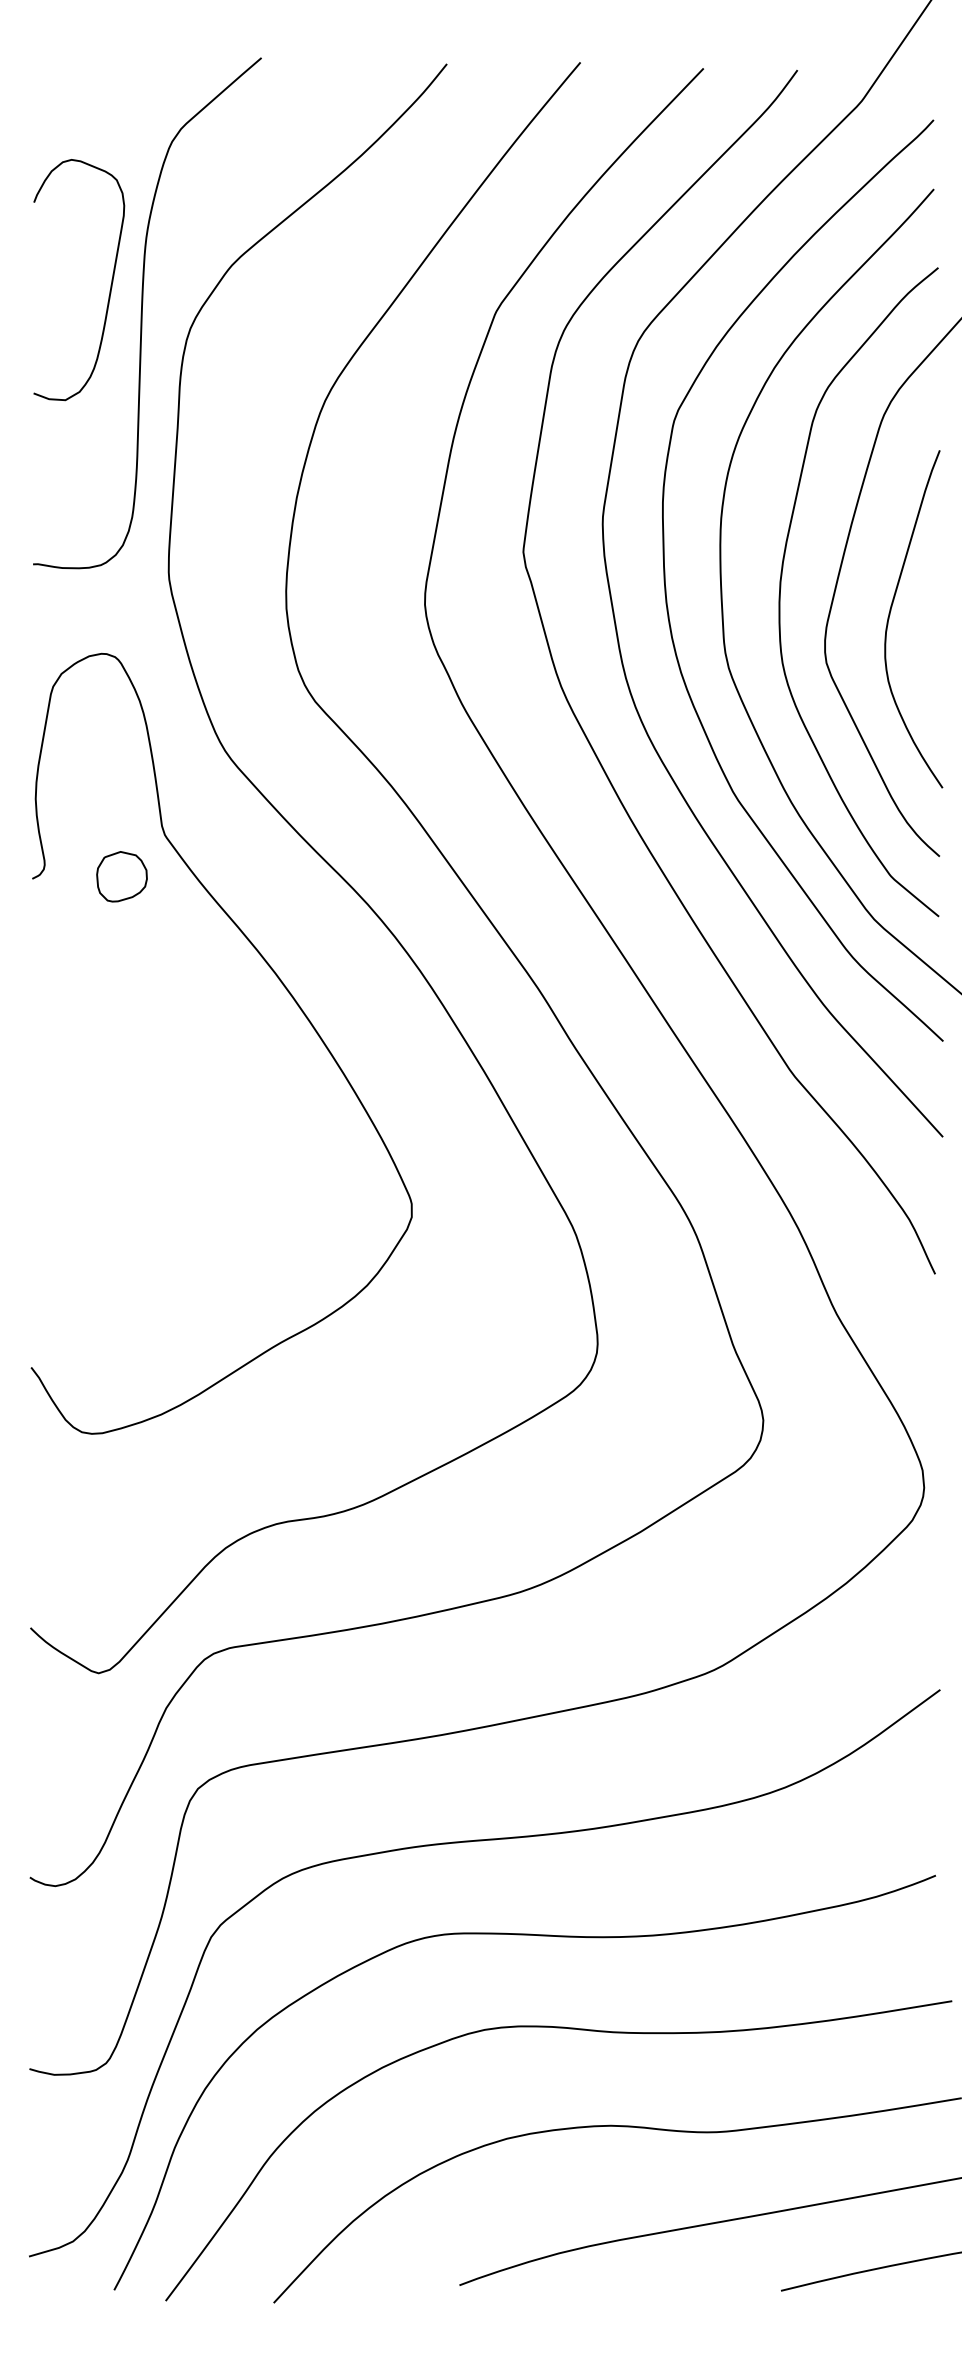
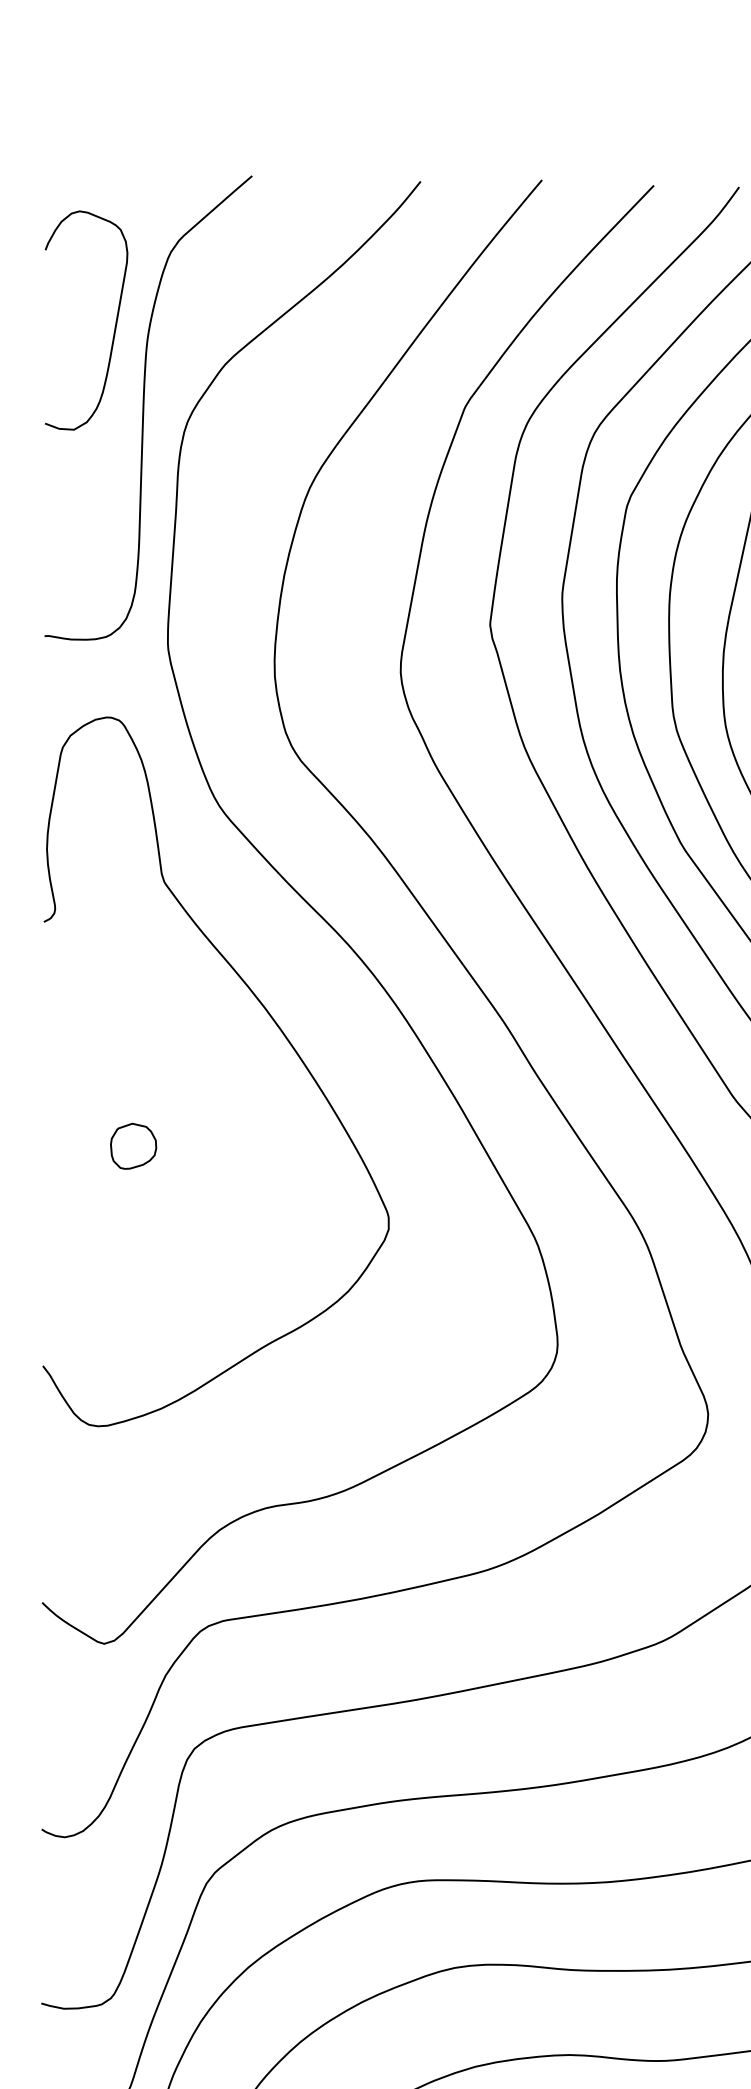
curve: (110, 284) -> (114, 324), moved
part: (121, 876) -> (133, 1146), moved

